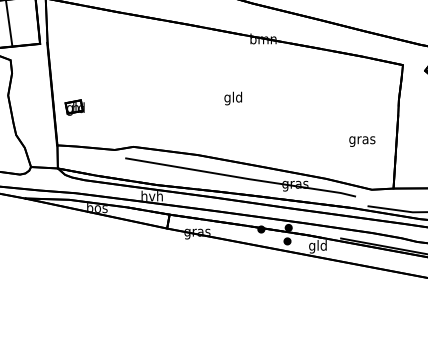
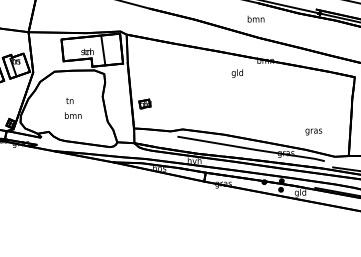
text: (231, 98) -> (236, 73), moved
text: (361, 140) -> (313, 131), moved

